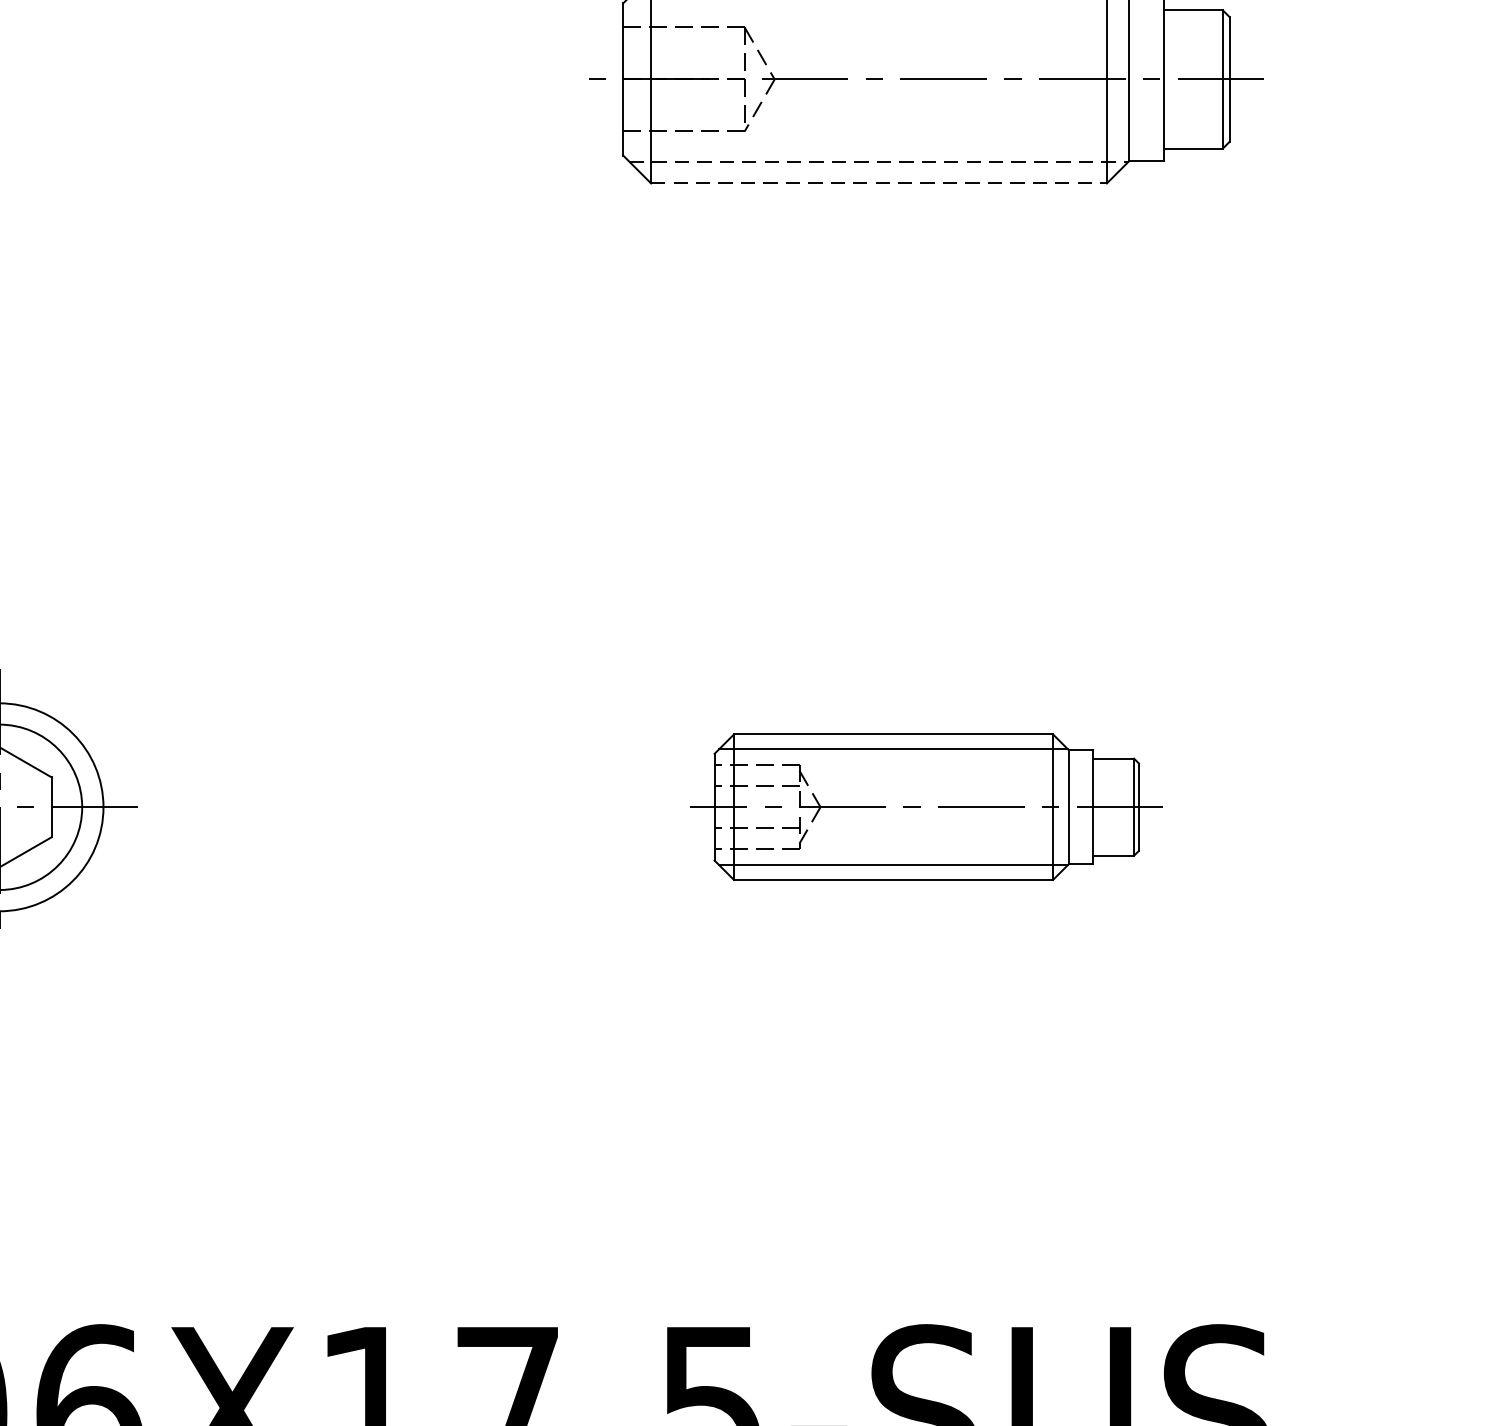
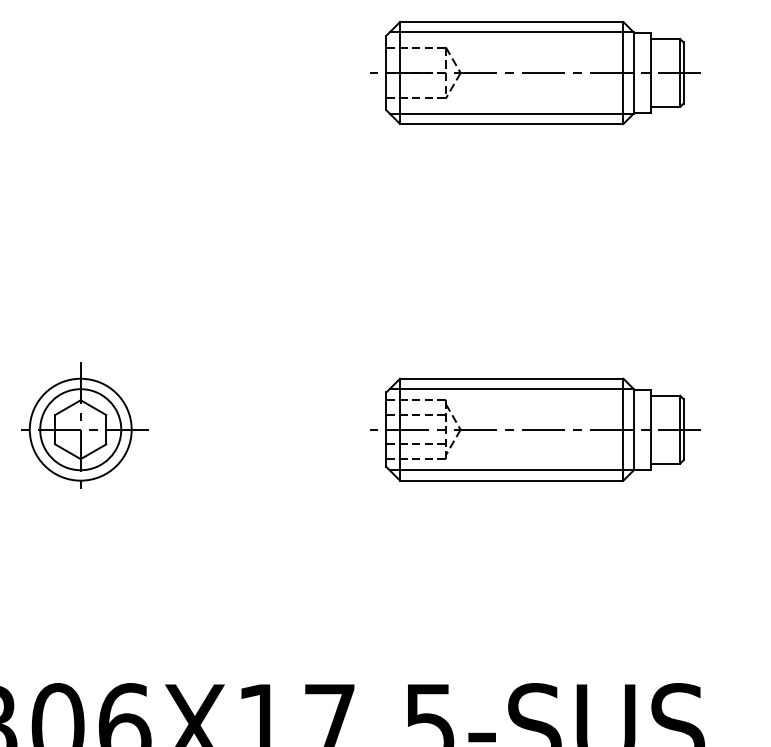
line: (880, 162) -> (512, 113), dashed -> solid
line: (878, 182) -> (511, 123), dashed -> solid
part: (927, 806) -> (535, 429), size x1.43

